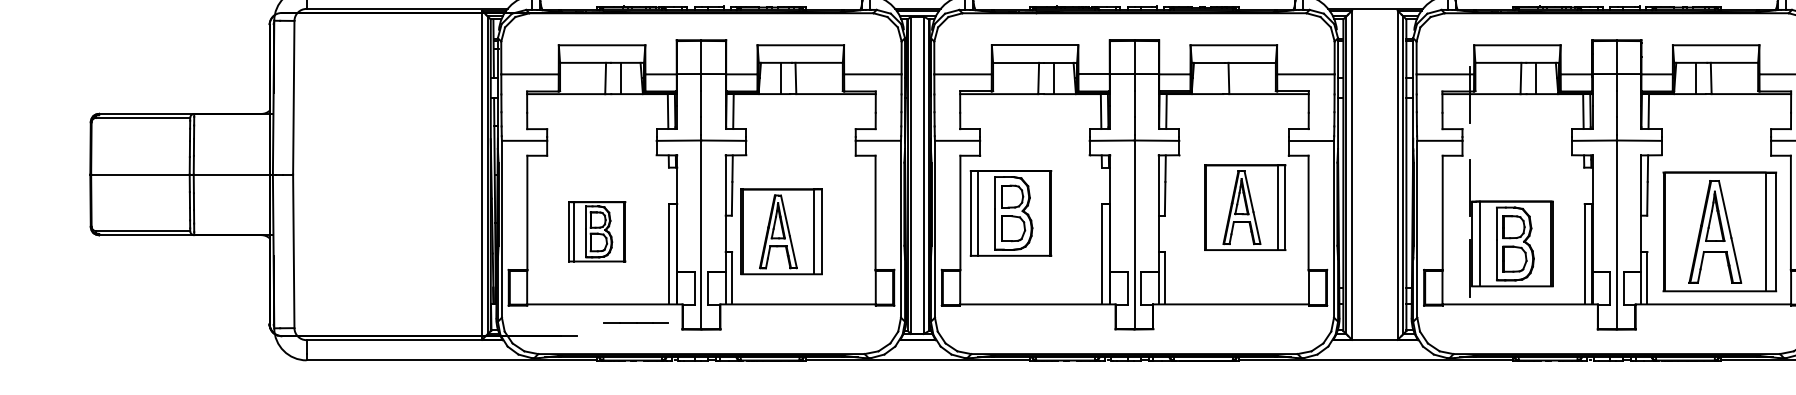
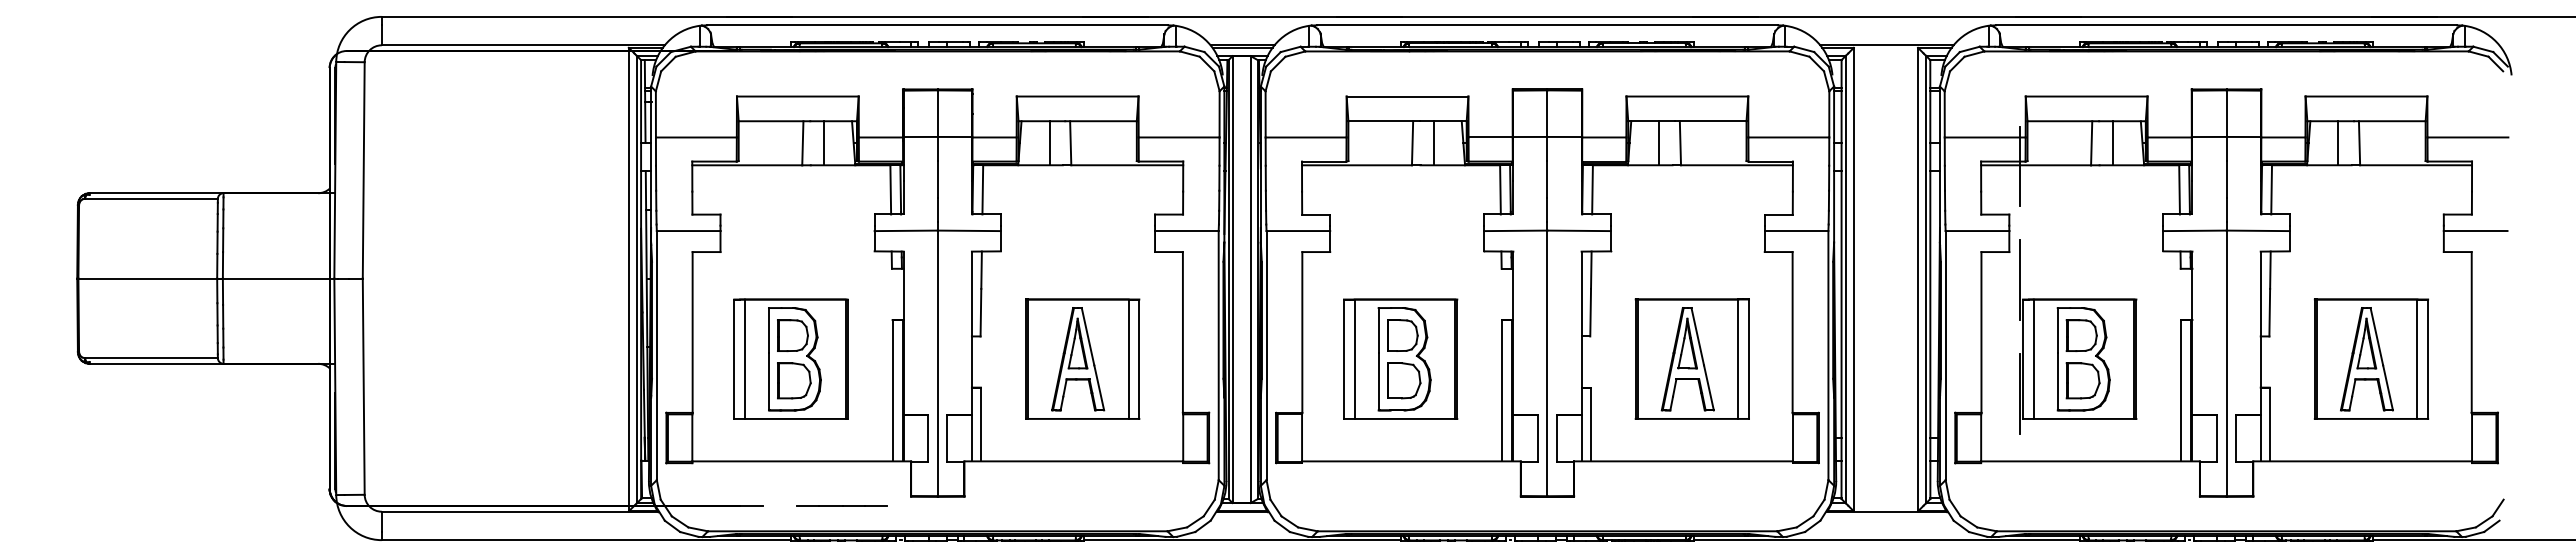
line: (1214, 78) -> (1659, 143), added
part: (1244, 207) -> (1691, 358), moved
part: (1010, 212) -> (1400, 358), moved
part: (1511, 227) -> (2078, 336), moved
part: (596, 231) -> (790, 358), size x1.43
part: (781, 231) -> (1082, 358), moved
part: (1718, 231) -> (2370, 358), size x0.71
line: (635, 322) -> (841, 505), moved

